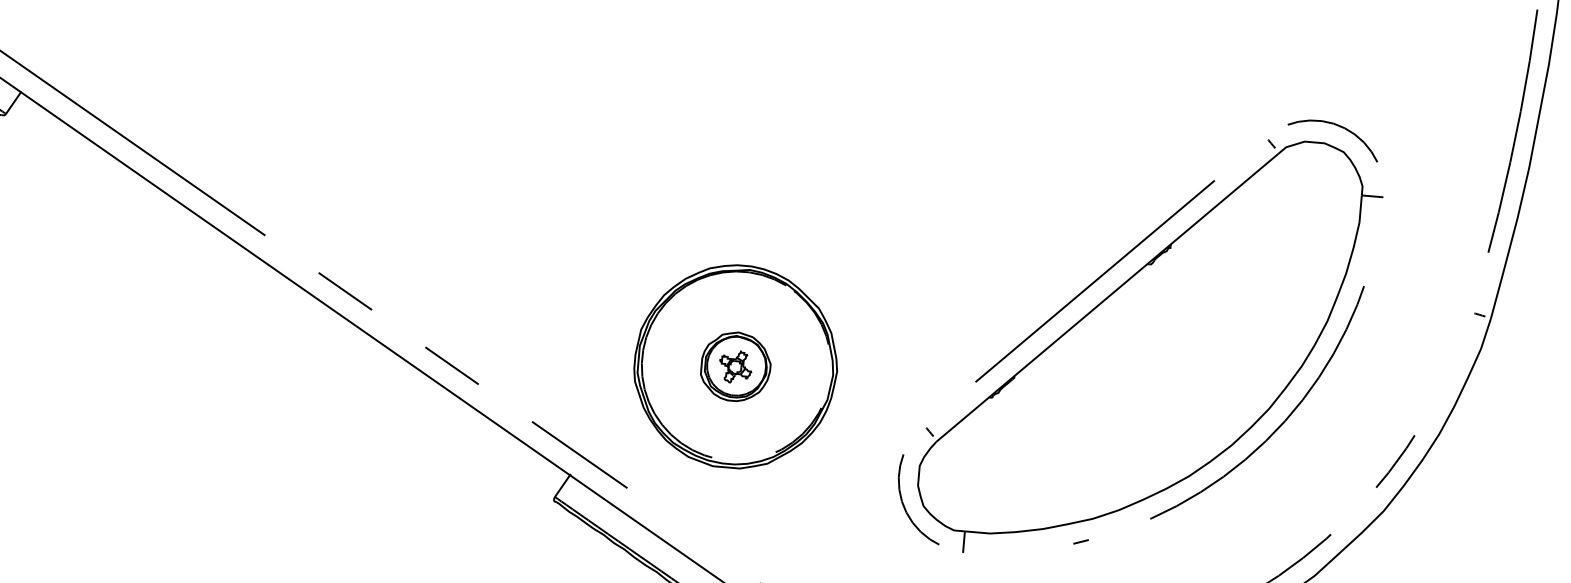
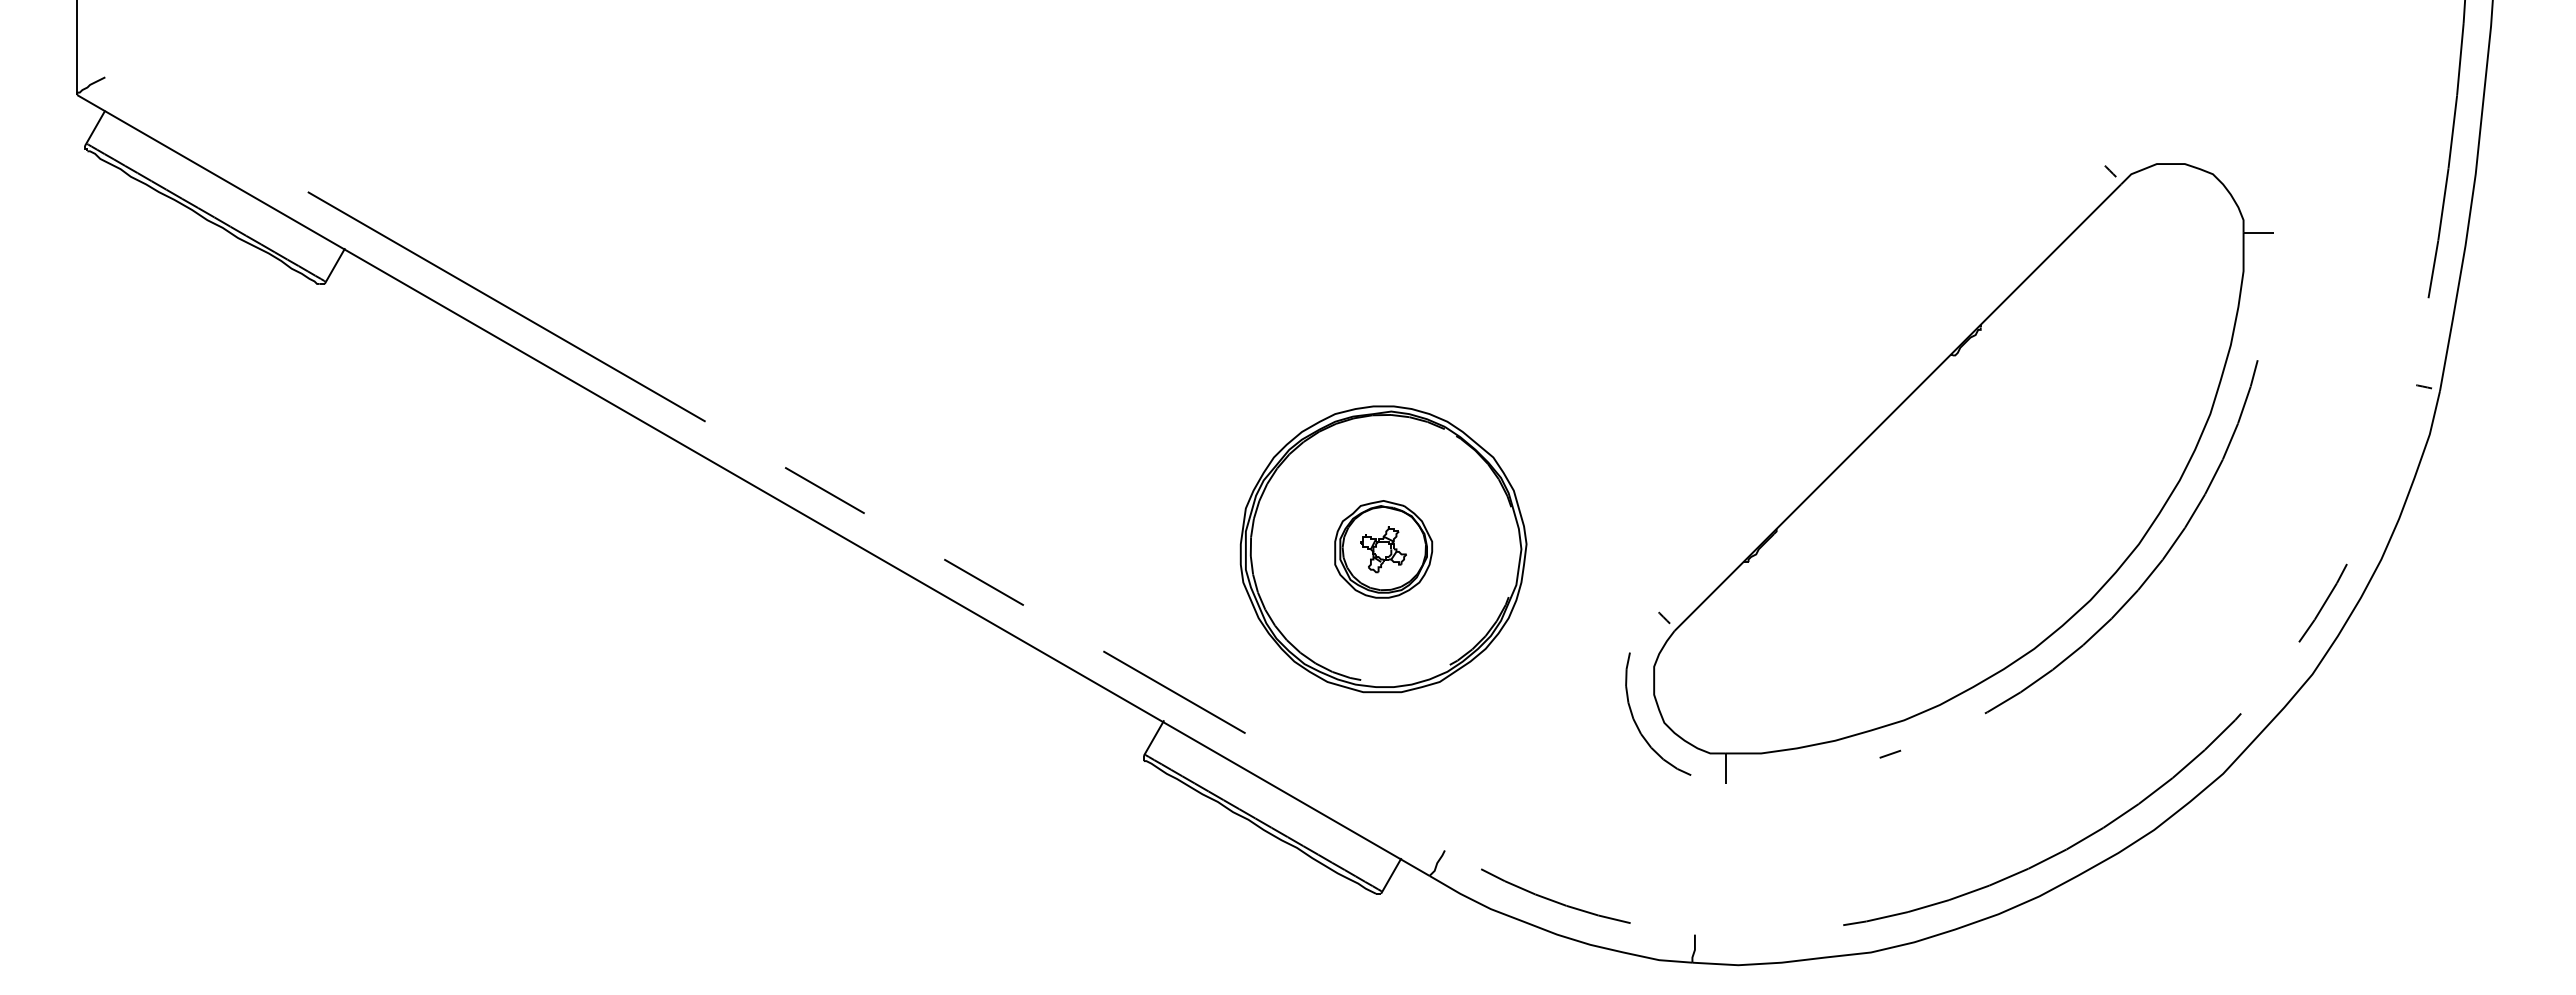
curve: (1337, 126) -> (2201, 138), removed
line: (1095, 281) -> (1878, 385), removed

